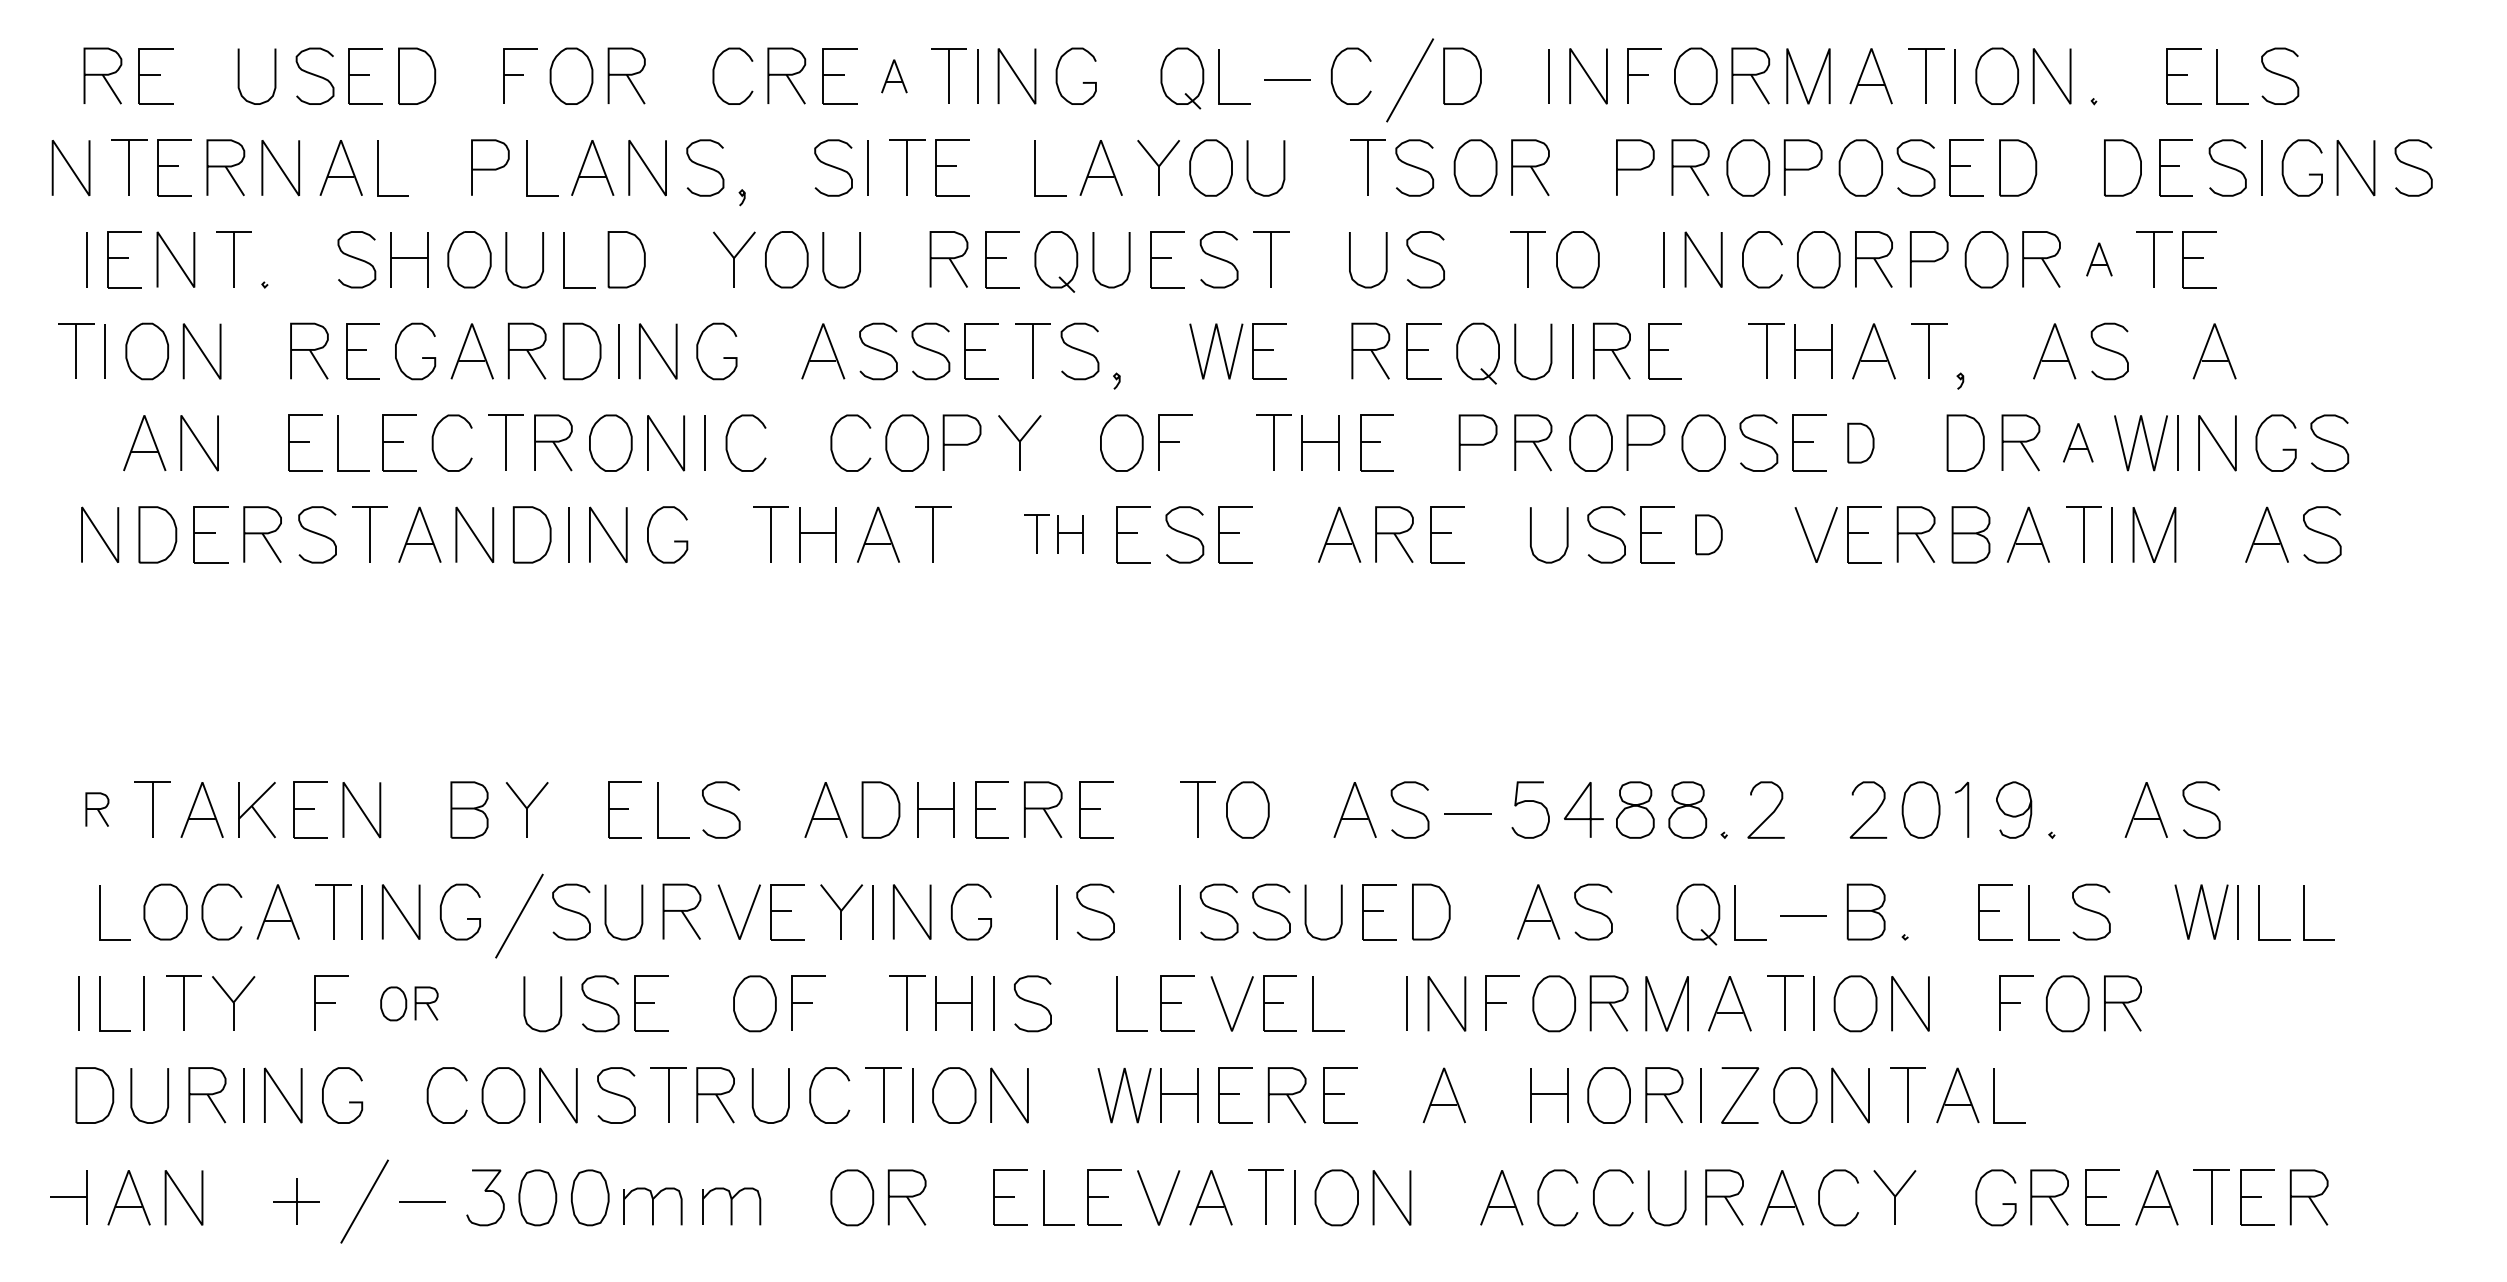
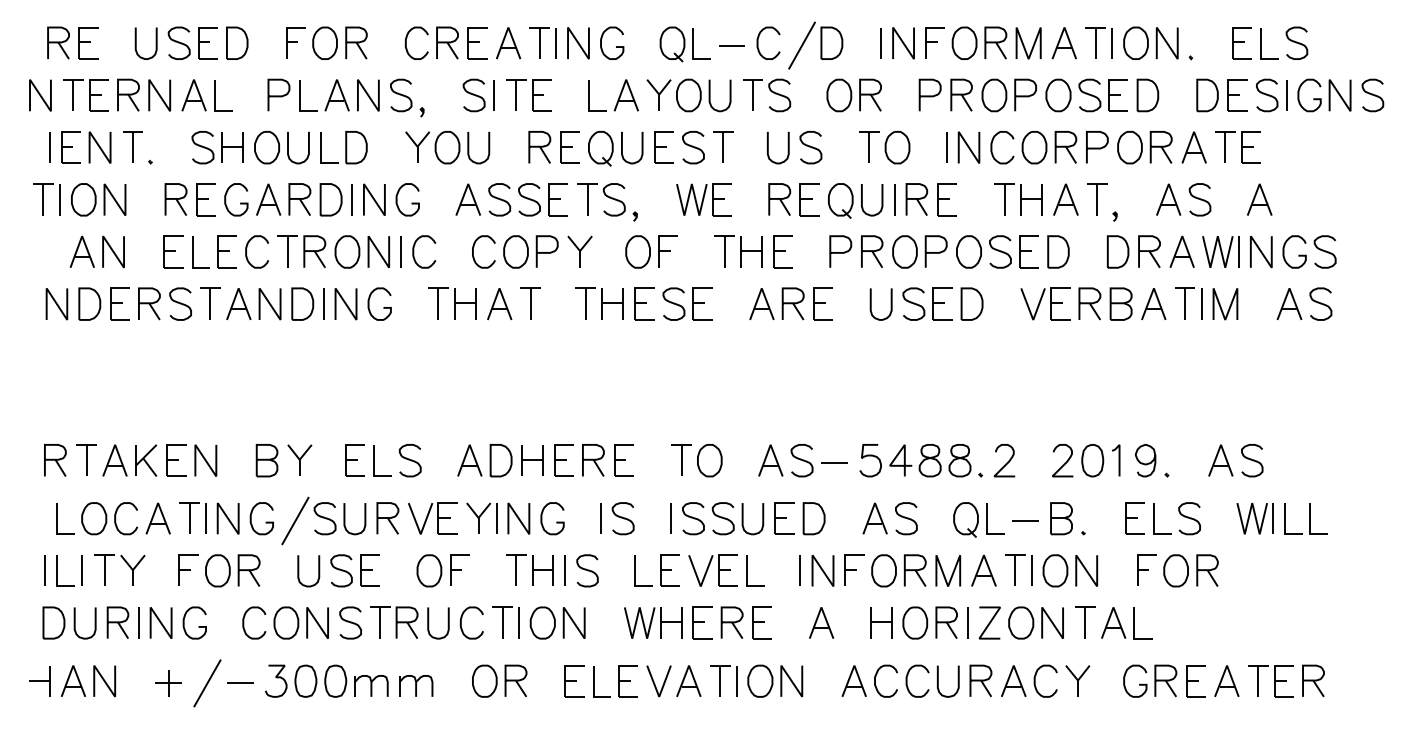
part: (893, 76) -> (508, 43), size x1.67
part: (1393, 168) -> (767, 95), moved
part: (2098, 259) -> (1193, 147), size x1.67
part: (1860, 442) -> (1058, 251), size x1.43
part: (2077, 442) -> (1181, 251), size x1.43
part: (1053, 533) -> (599, 303), size x1.43
part: (1707, 533) -> (971, 303), size x1.43
part: (97, 809) -> (55, 460), size x1.67
part: (408, 1003) -> (232, 570), size x1.67

